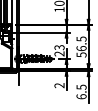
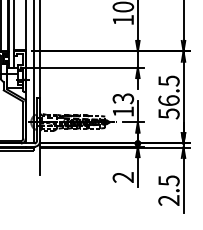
text: (59, 53) -> (123, 110), 23 -> 13
text: (81, 96) -> (168, 199), 6.5 -> 2.5

